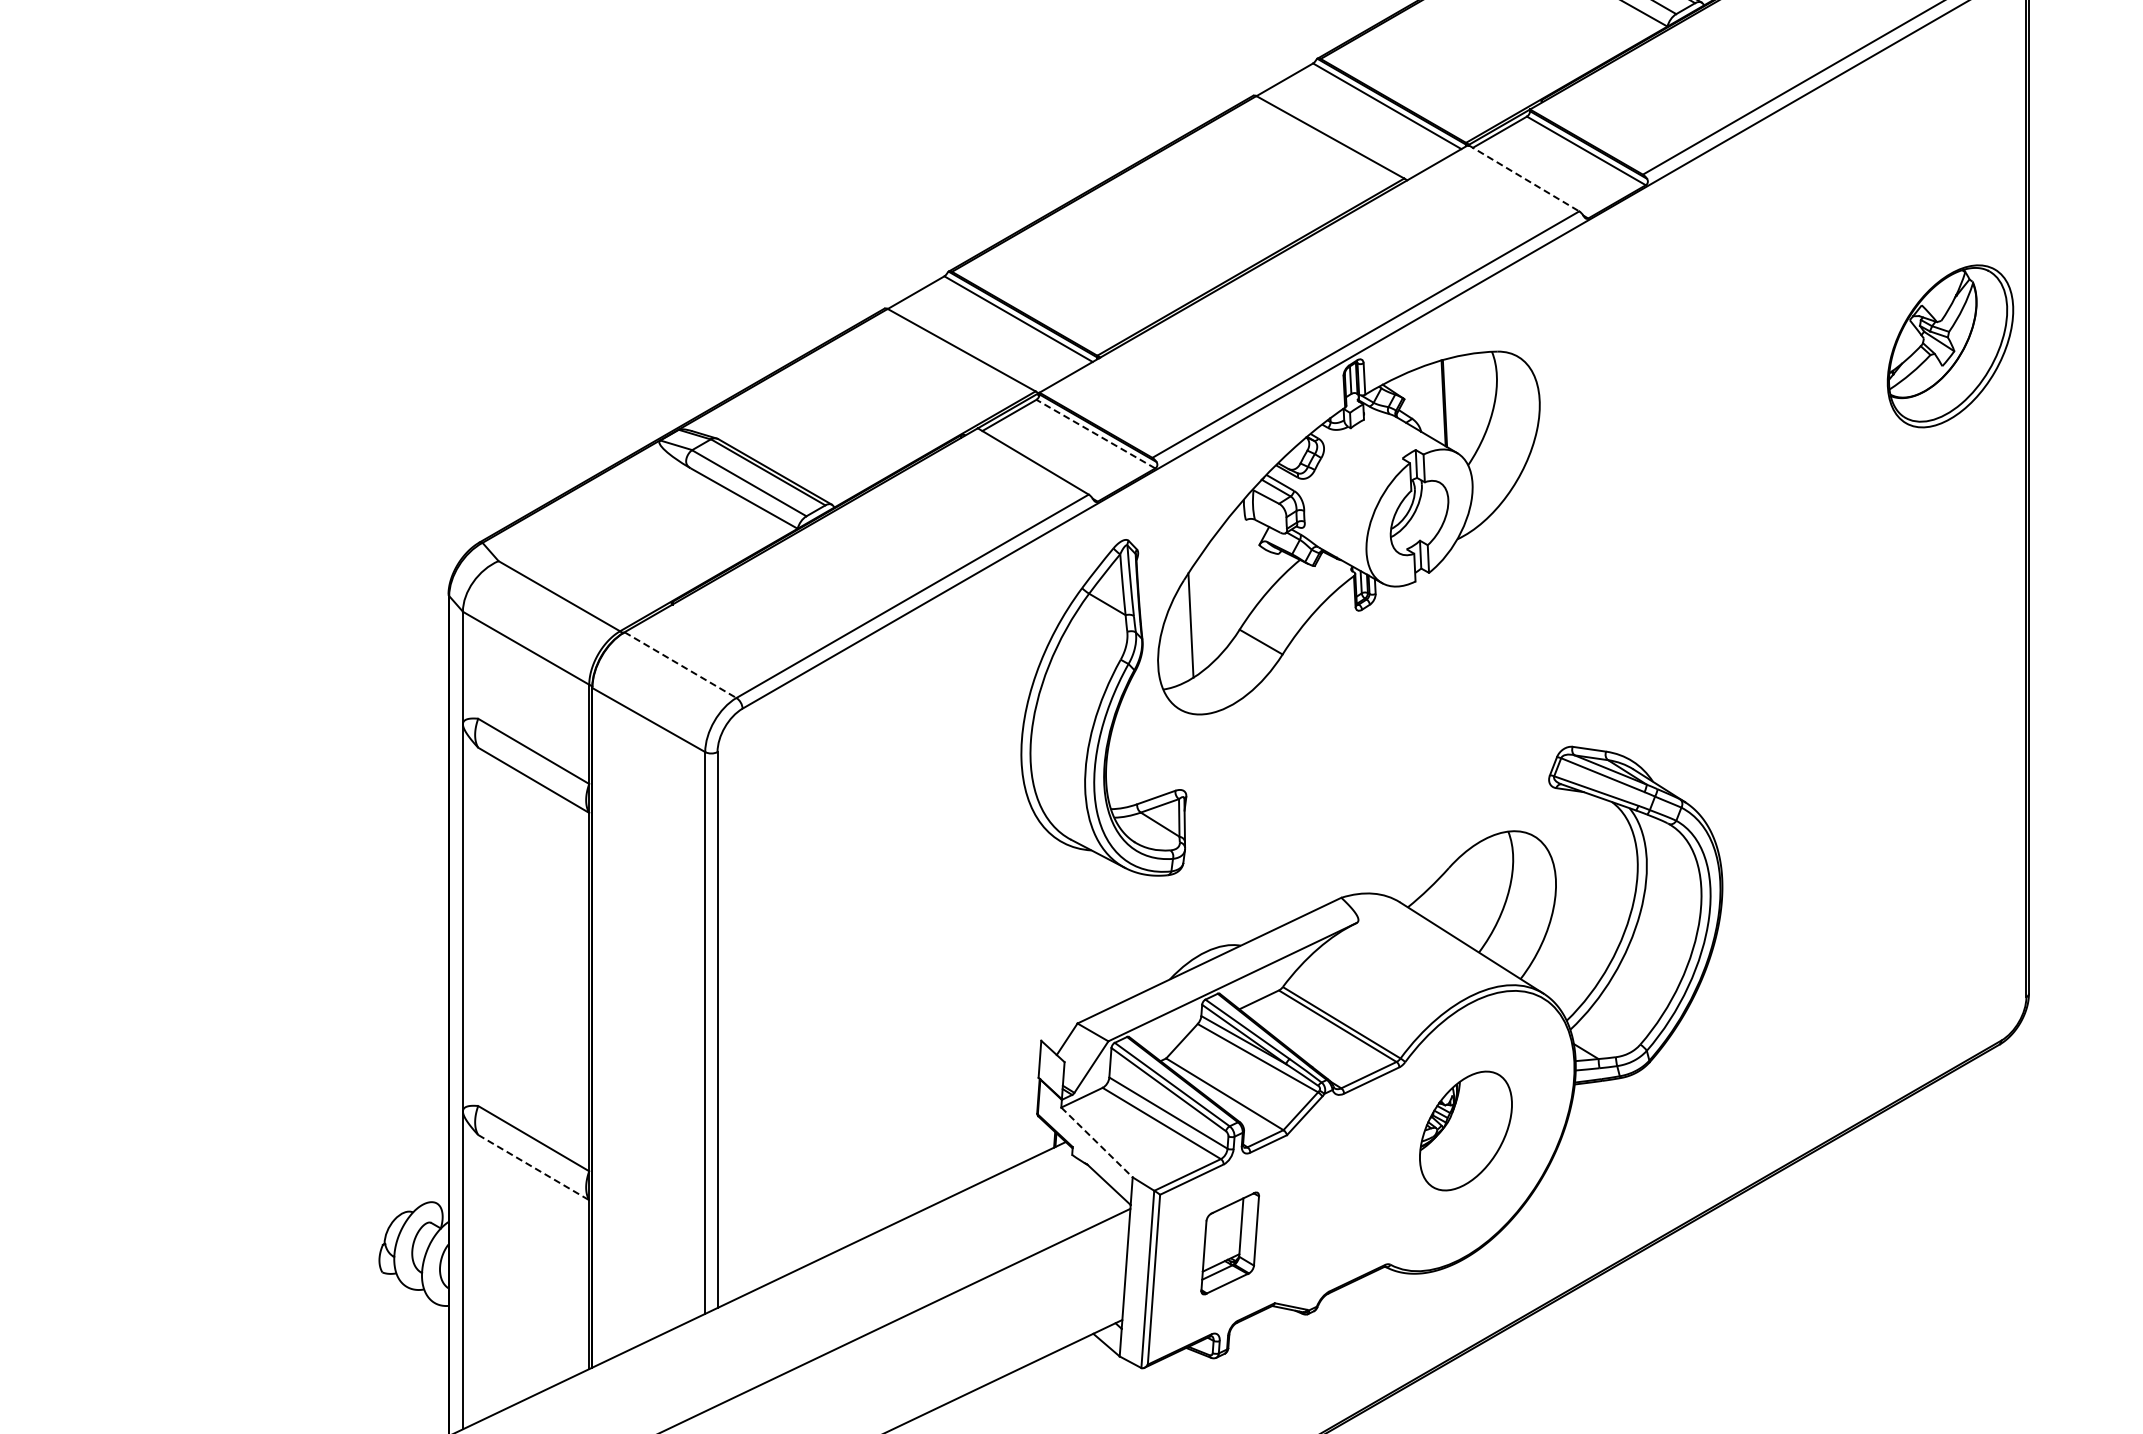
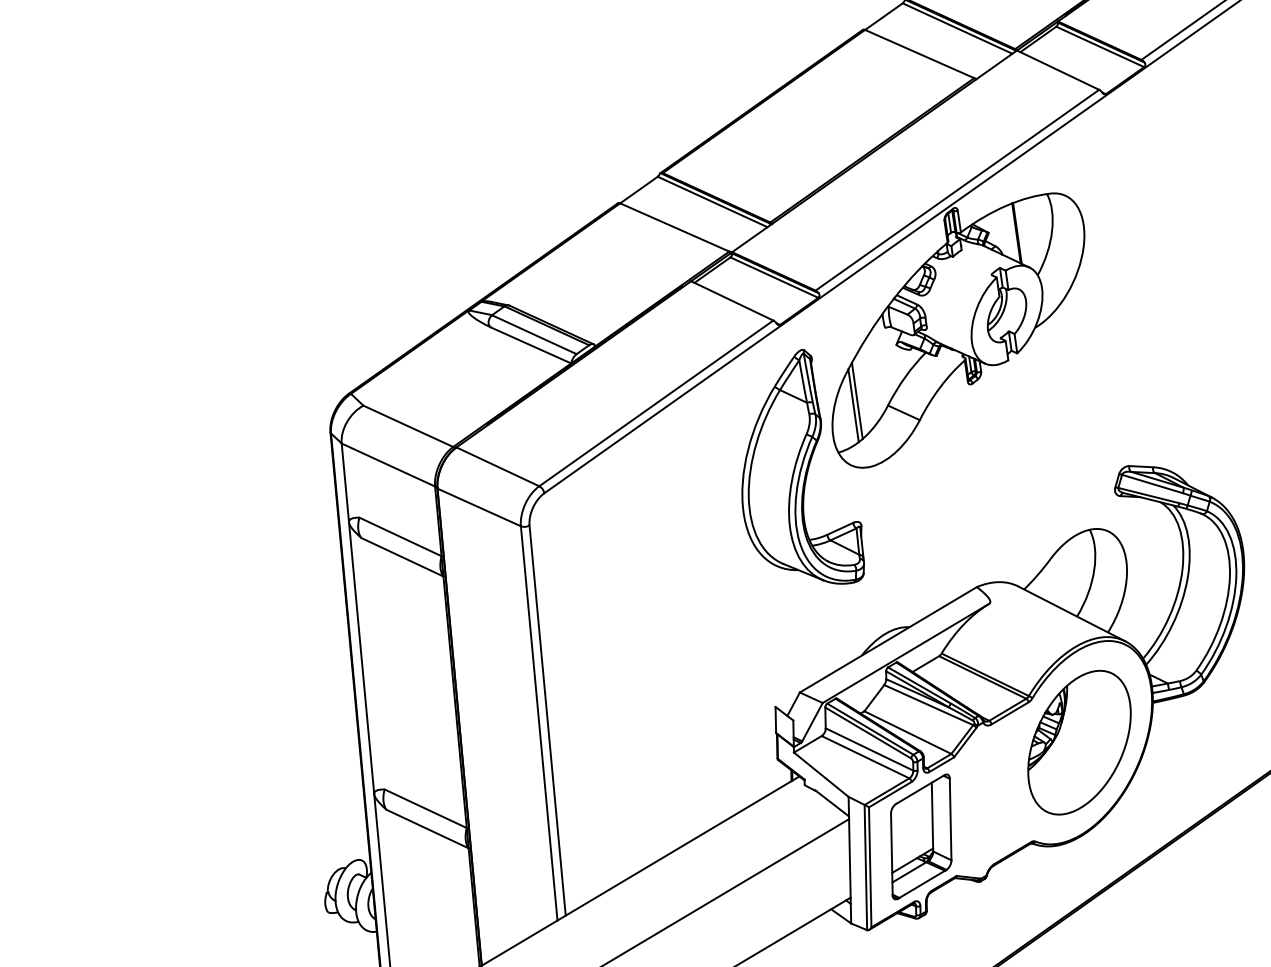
line: (1523, 178) -> (1057, 70), dashed -> solid
line: (1095, 434) -> (774, 277), dashed -> solid
line: (1196, 618) -> (857, 400), added
line: (680, 665) -> (497, 467), dashed -> solid
part: (1465, 1130) -> (1079, 742), size x1.67
line: (1097, 1142) -> (821, 774), dashed -> solid
line: (534, 1167) -> (428, 828), dashed -> solid
part: (1230, 1243) -> (921, 836), size x1.67

